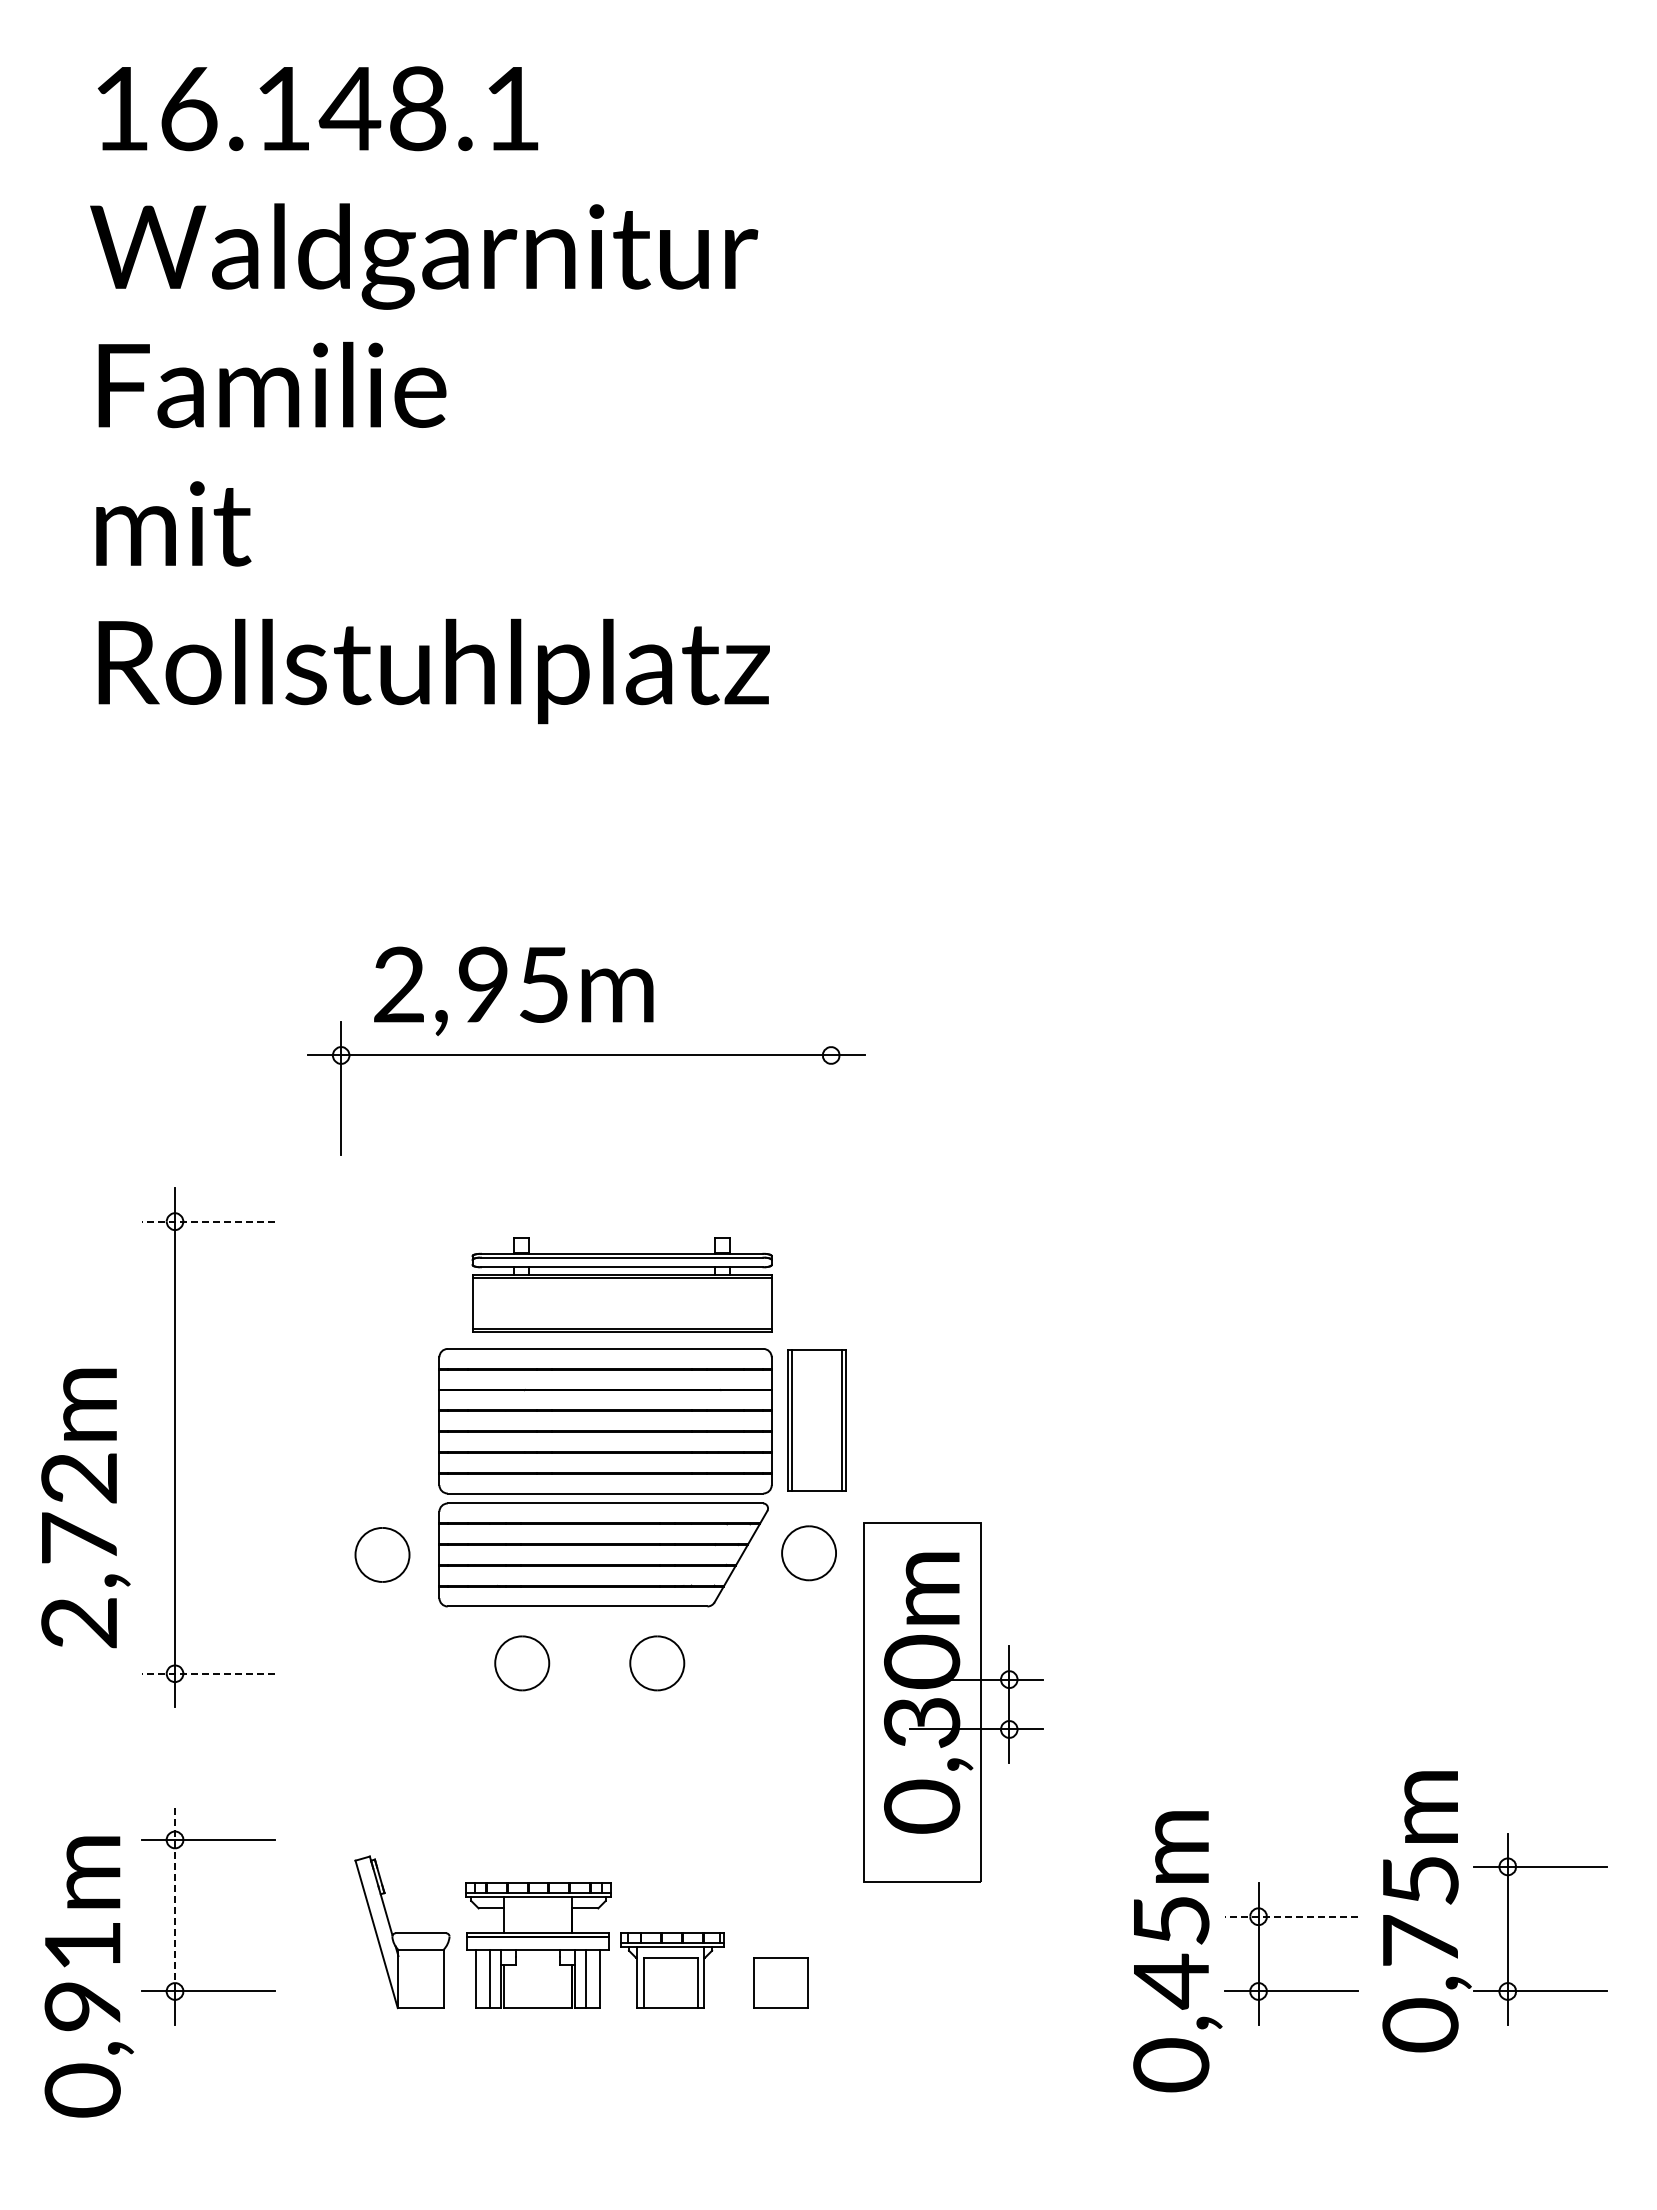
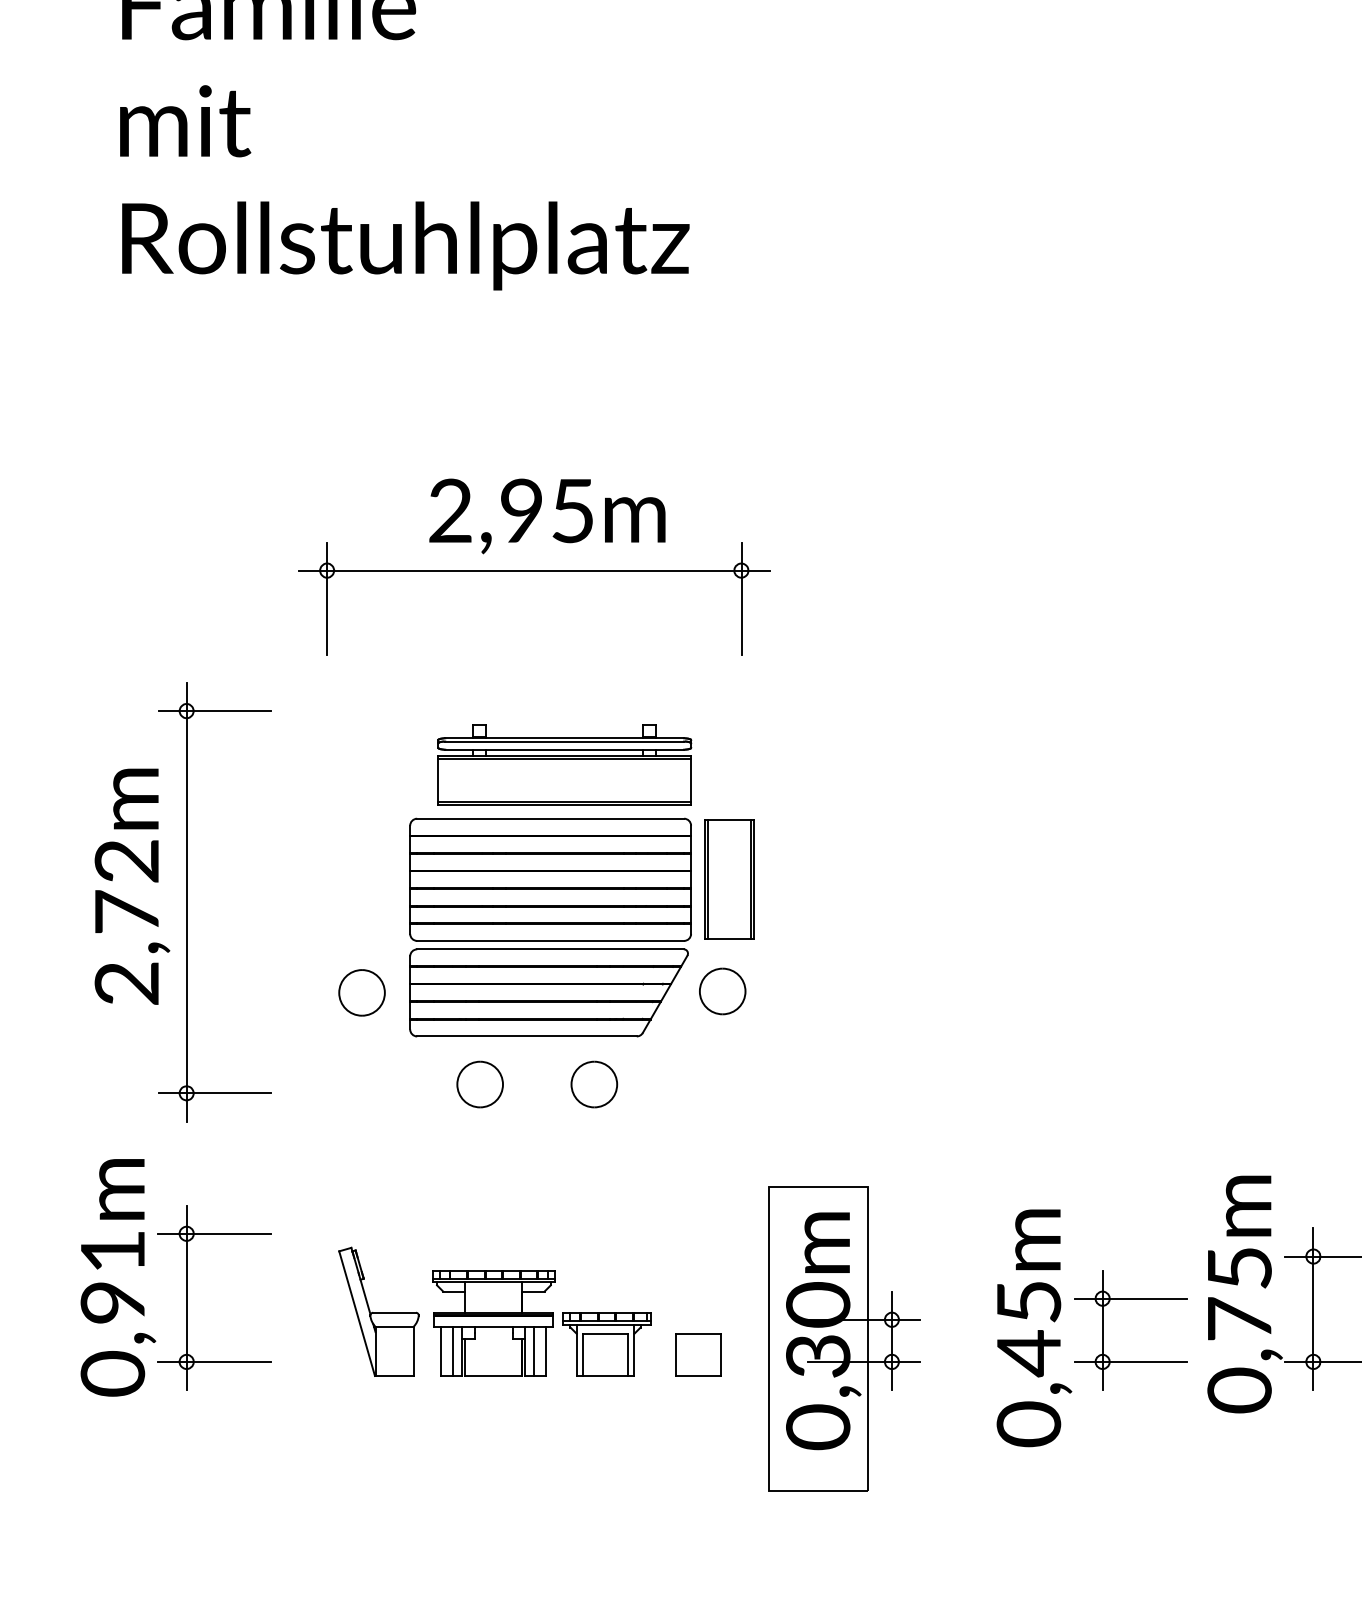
text: (513, 990) -> (547, 515), moved
line: (831, 1088) -> (741, 598), added
line: (207, 1221) -> (214, 710), dashed -> solid
text: (85, 1508) -> (132, 886), moved
line: (207, 1673) -> (214, 1093), dashed -> solid
part: (953, 1702) -> (844, 1339), moved
line: (174, 1898) -> (186, 1283), dashed -> solid
line: (1291, 1916) -> (1130, 1298), dashed -> solid
text: (88, 1976) -> (117, 1277), moved

